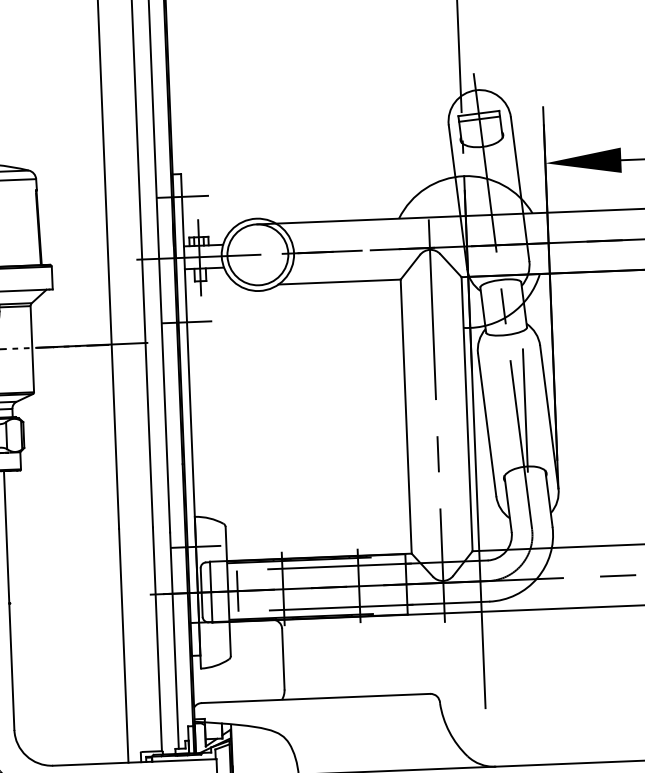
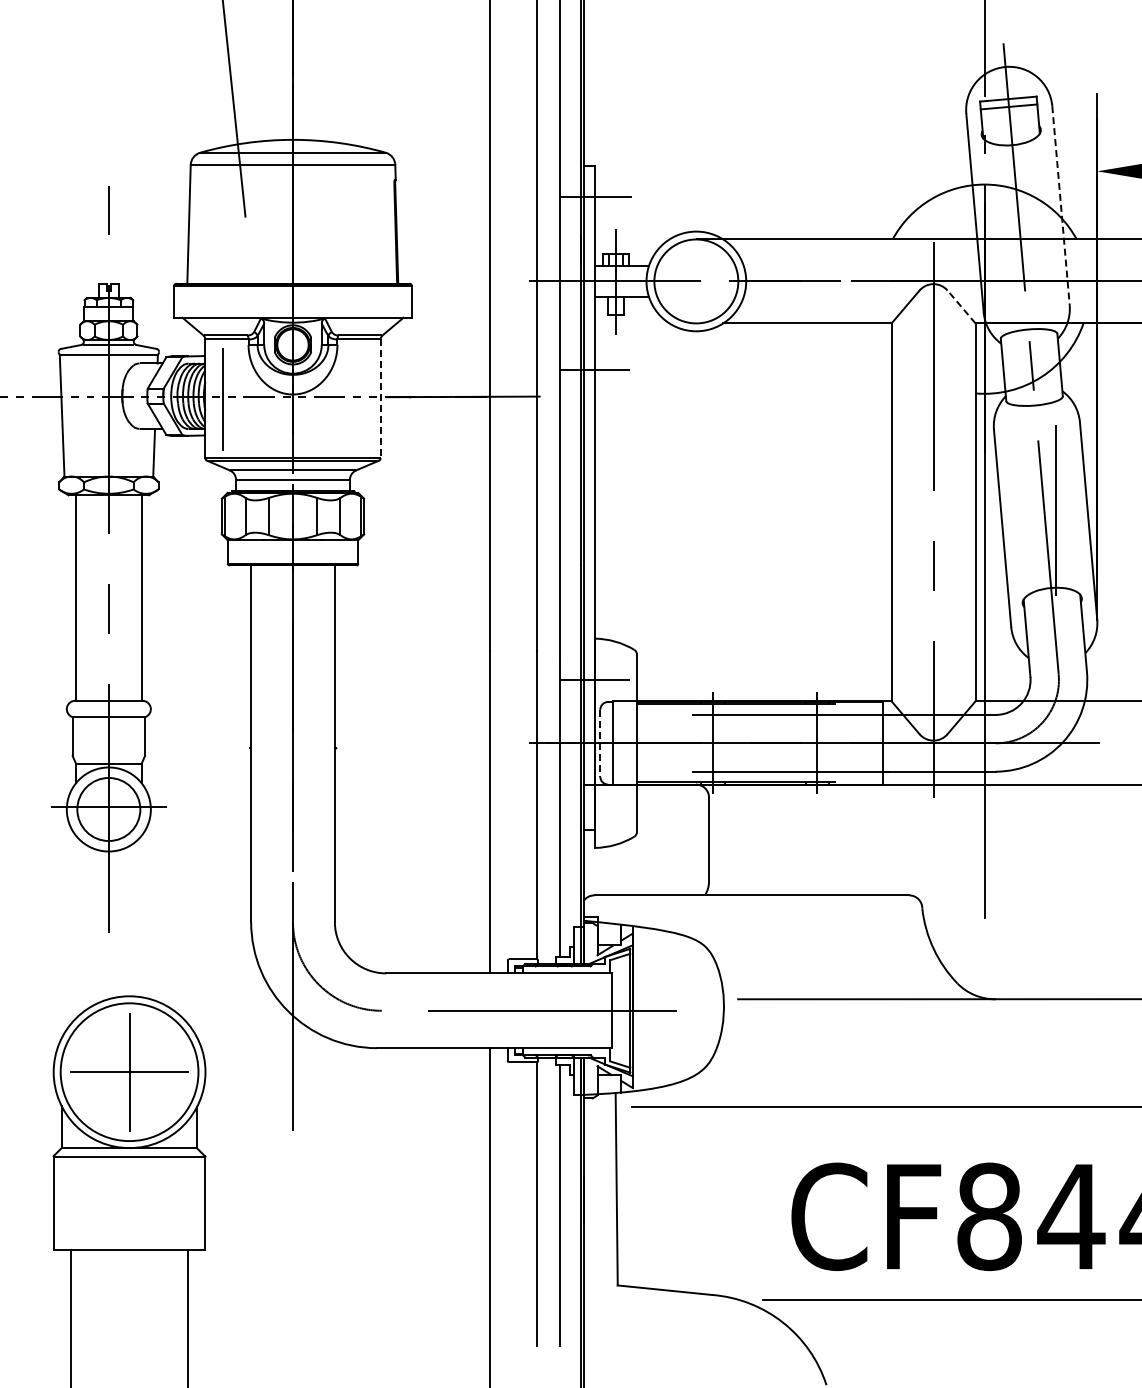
line: (520, 189) -> (1061, 205), solid -> dashed
line: (450, 265) -> (961, 306), solid -> dashed
line: (32, 349) -> (380, 399), solid -> dashed
line: (237, 590) -> (649, 742), removed
line: (201, 592) -> (600, 743), solid -> dashed

